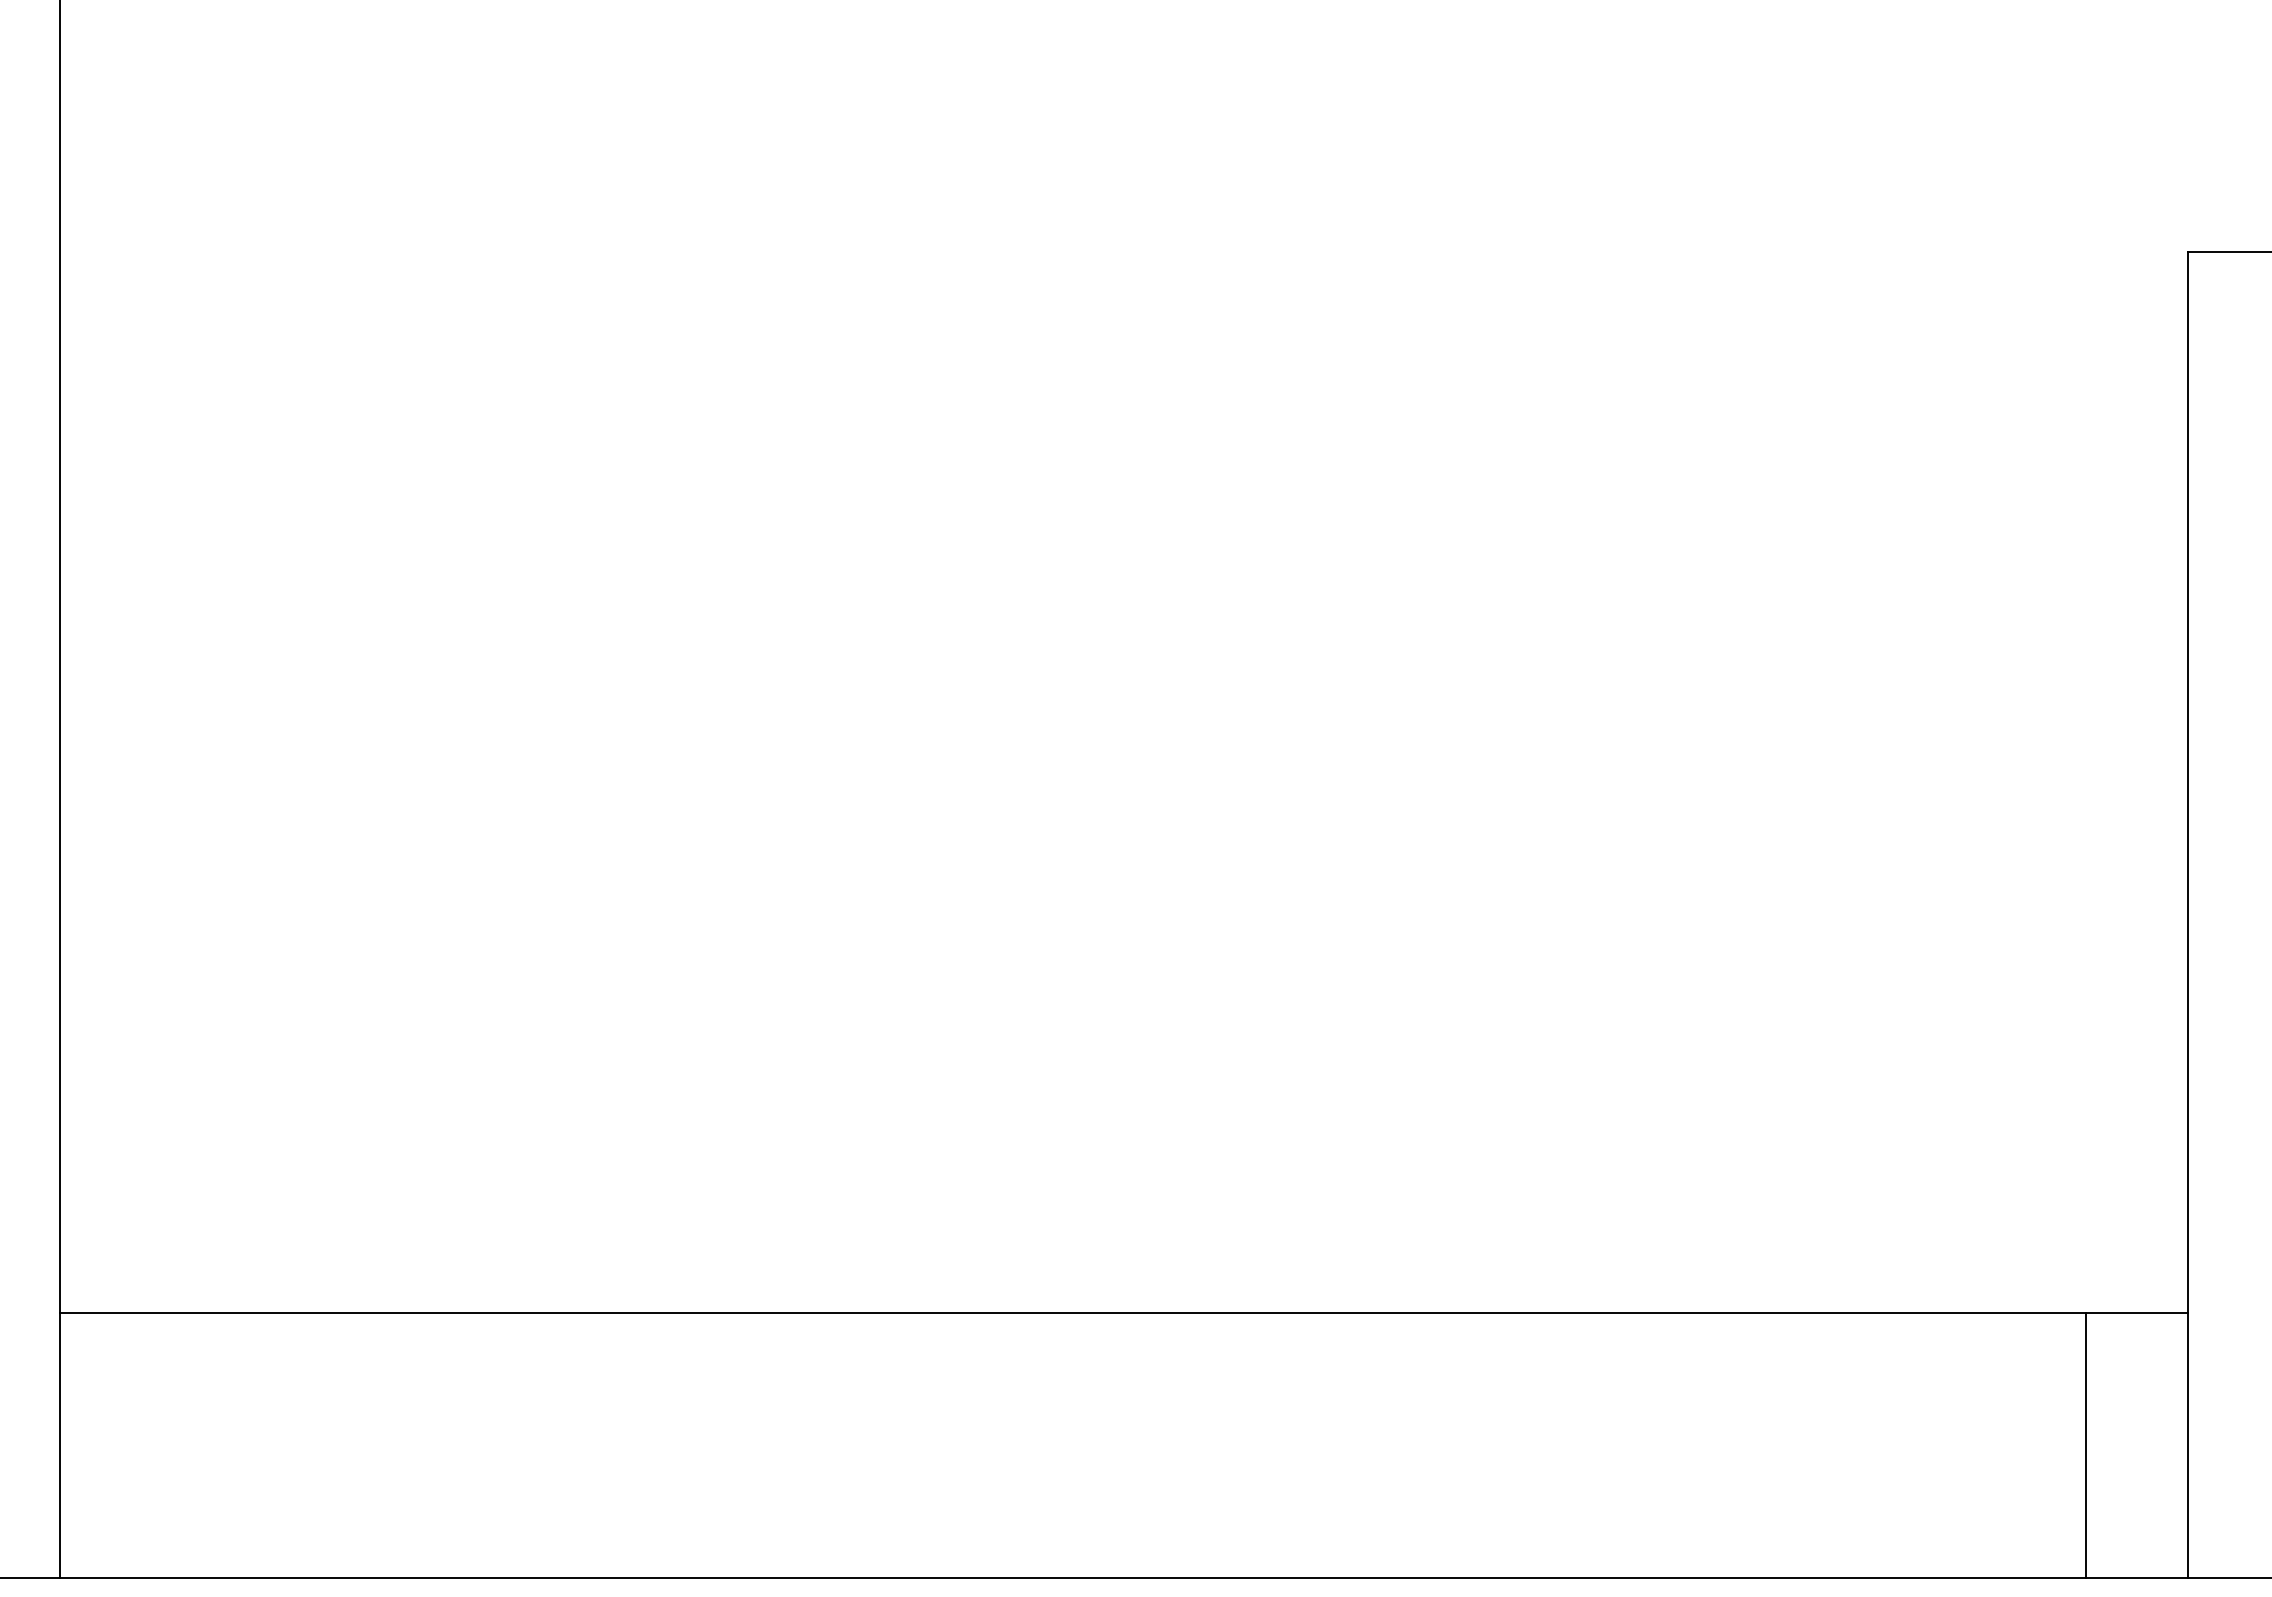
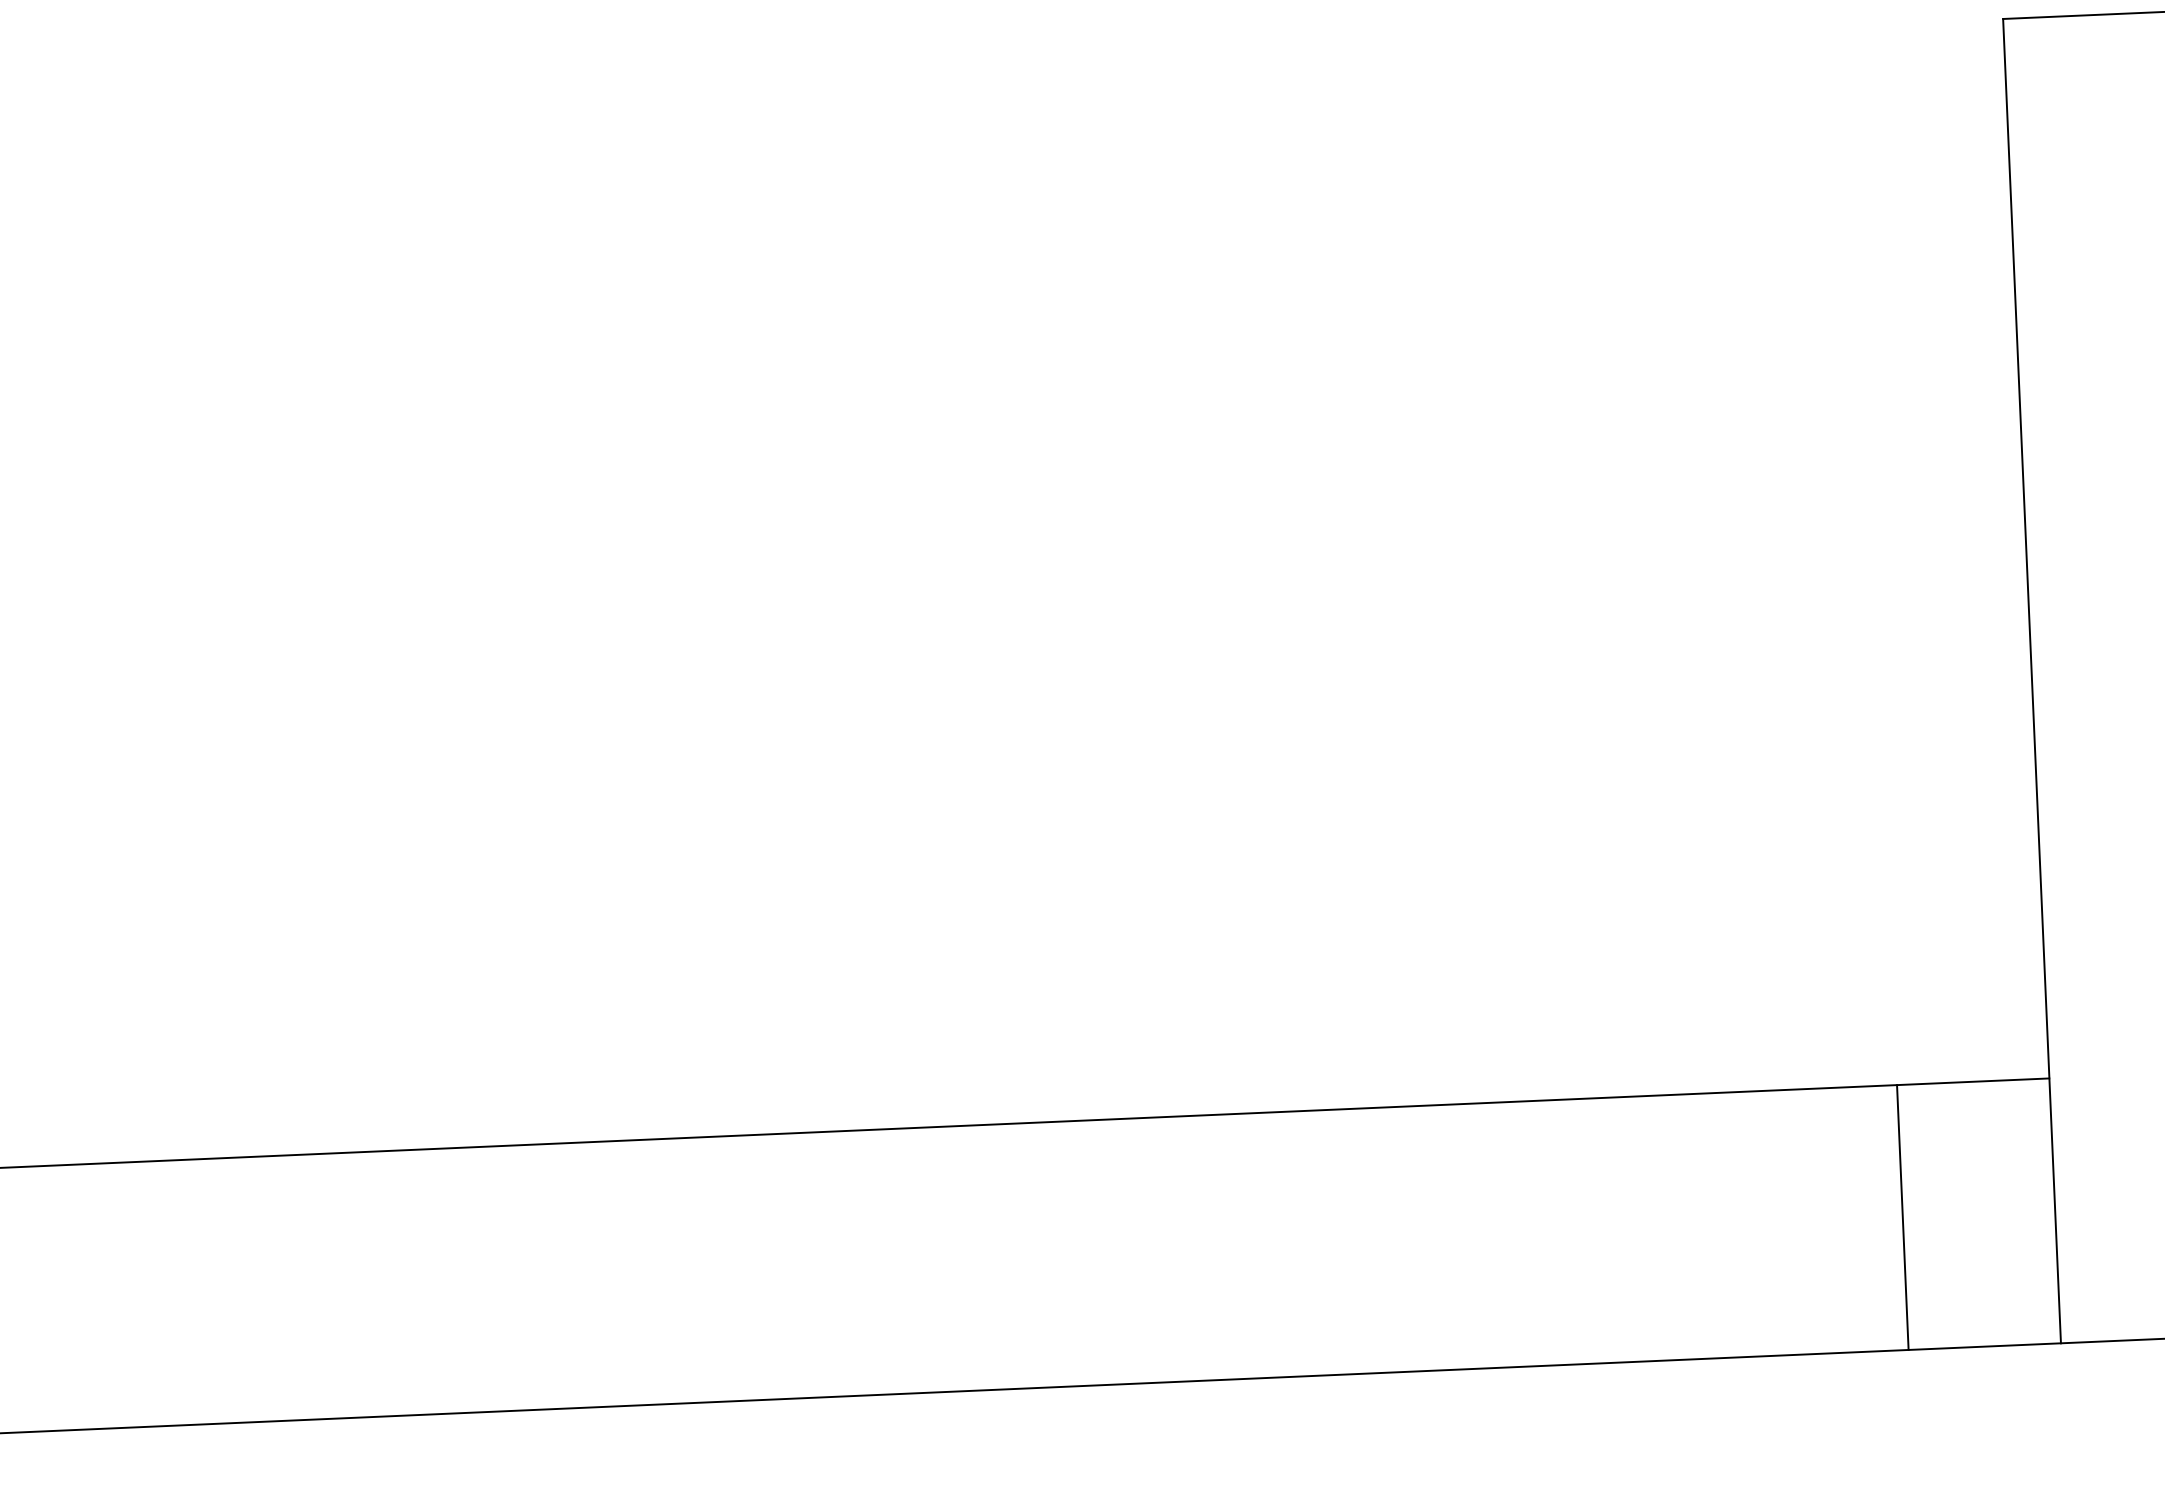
line: (2085, 1445) -> (1902, 1217), moved

